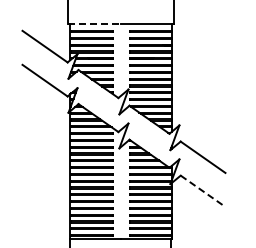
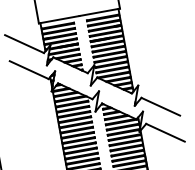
line: (94, 23) -> (59, 19), dashed -> solid
line: (203, 191) -> (165, 132), dashed -> solid

